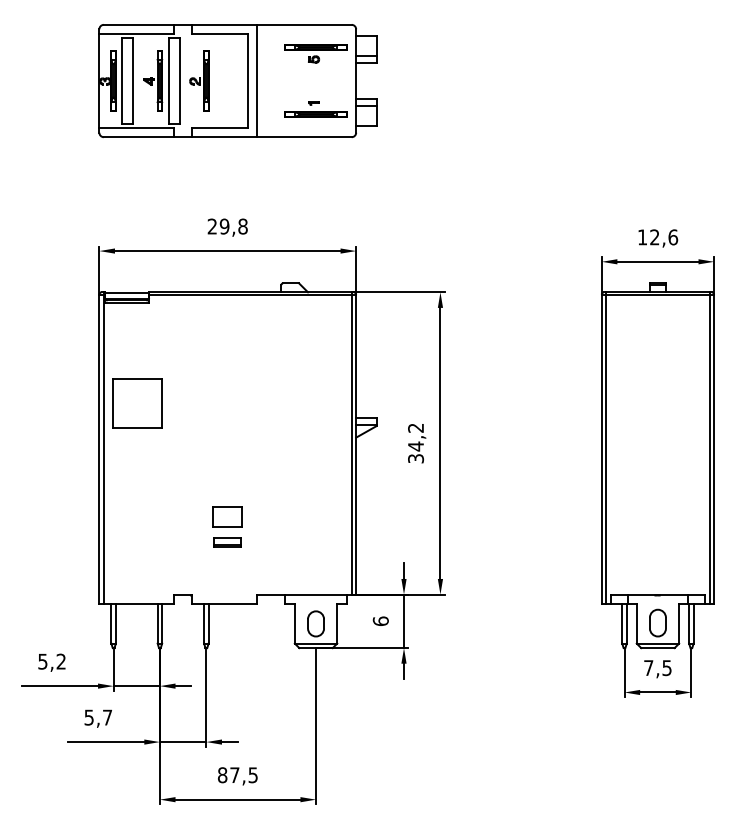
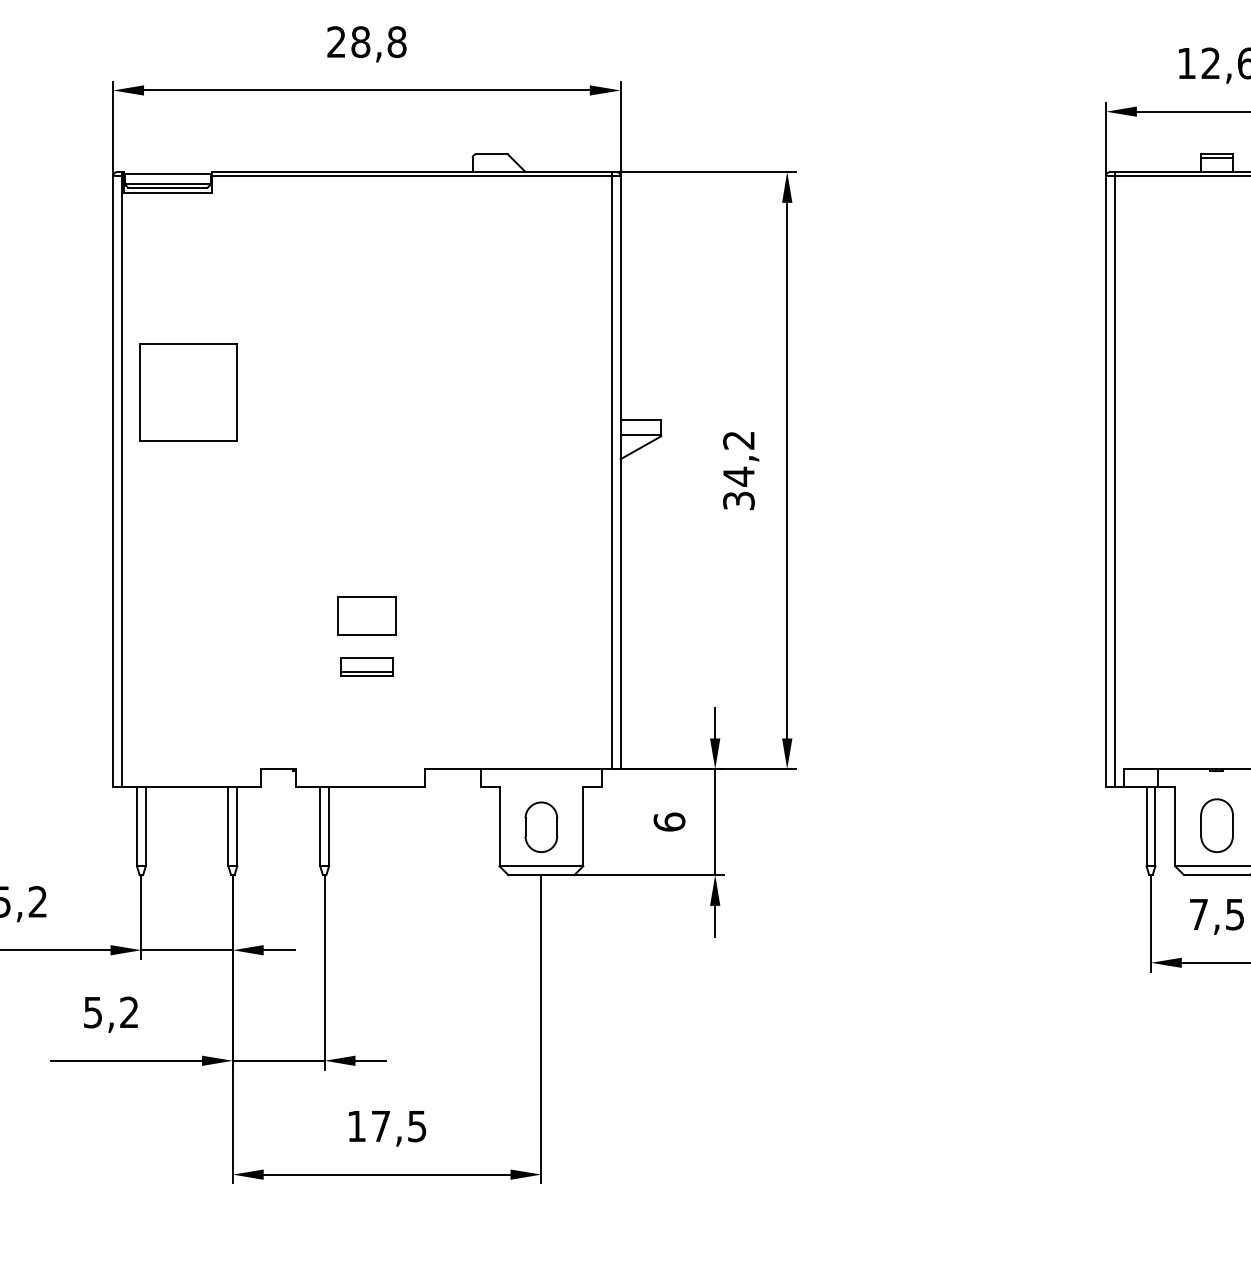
text: (224, 226) -> (360, 41), 29,8 -> 28,8
text: (107, 717) -> (129, 1012), 5,7 -> 5,2
text: (222, 775) -> (356, 1126), 87,5 -> 17,5

